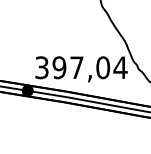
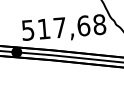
text: (81, 67) -> (64, 27), 397,04 -> 517,68

